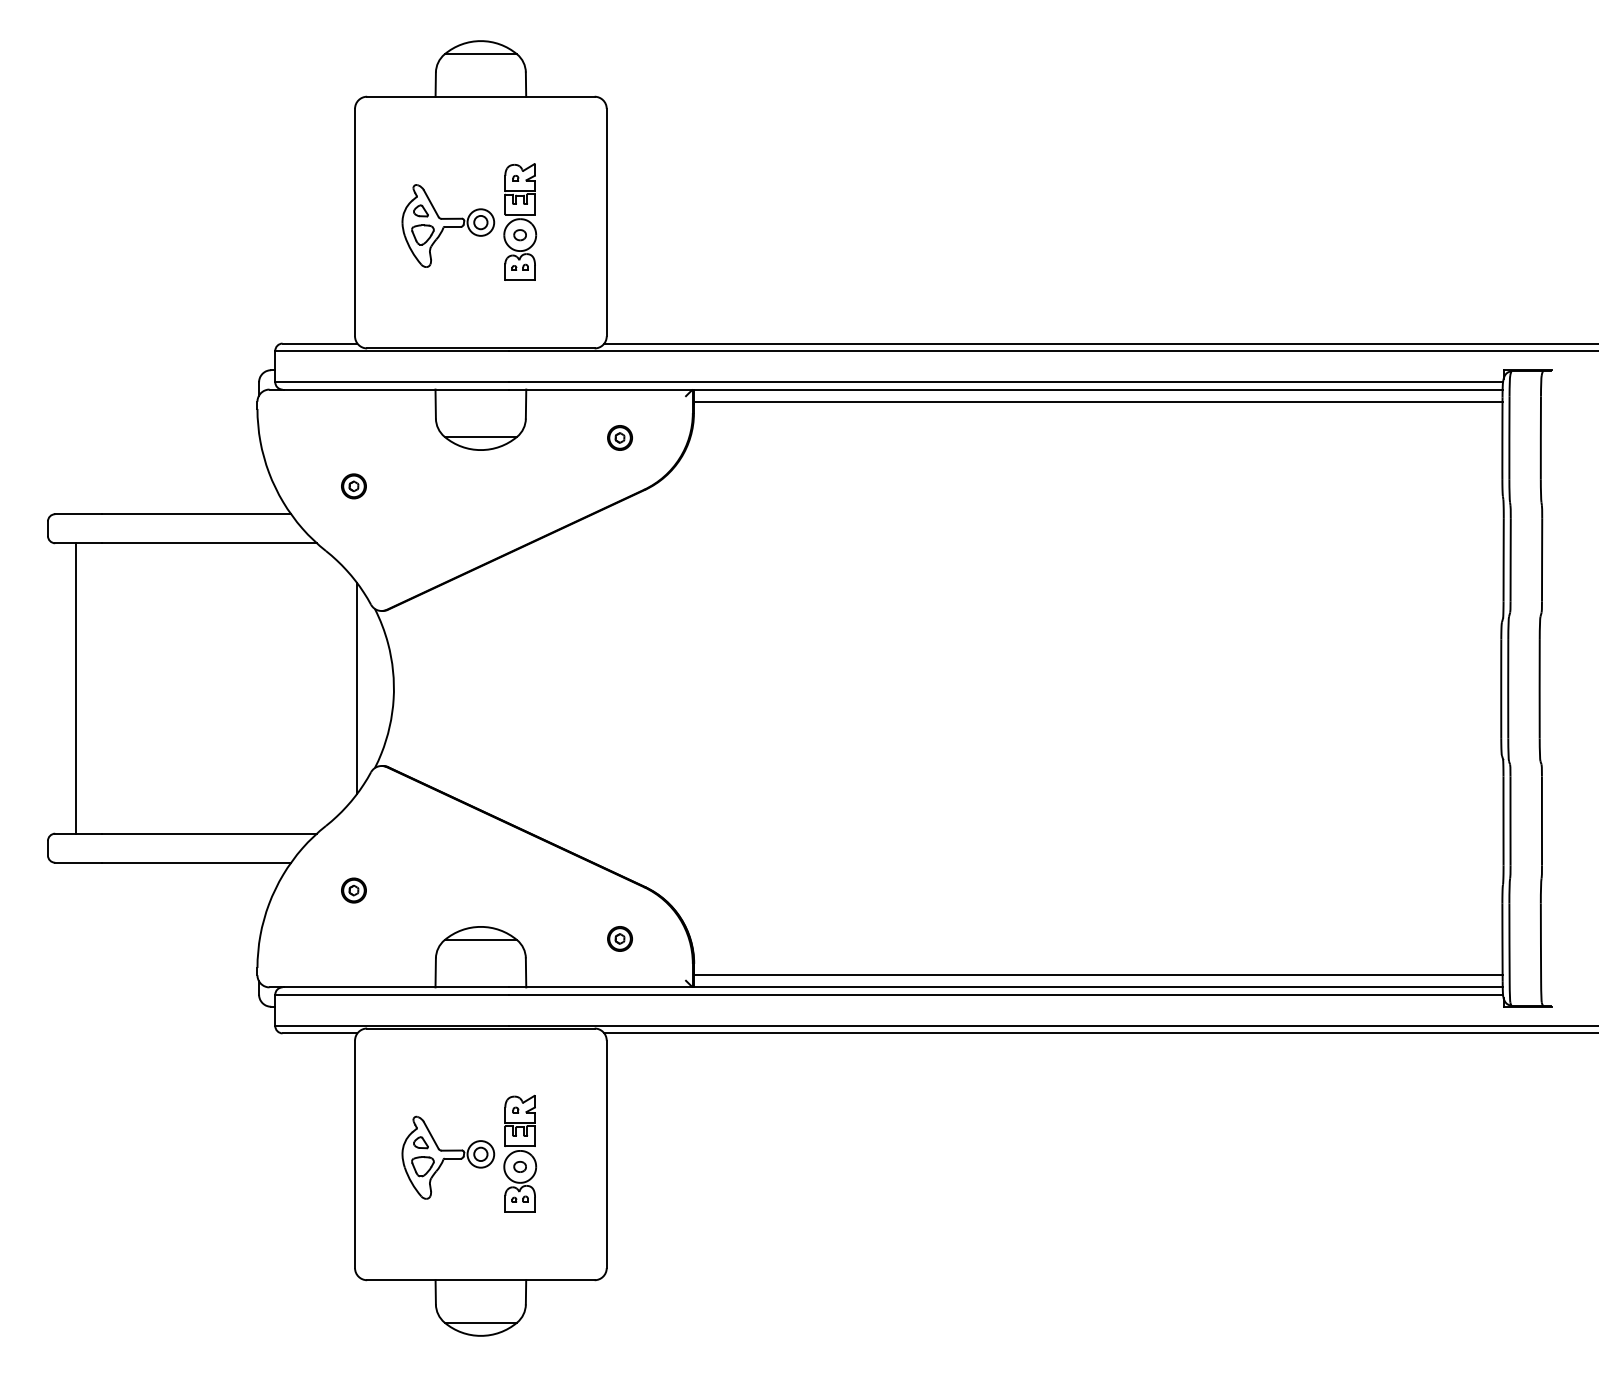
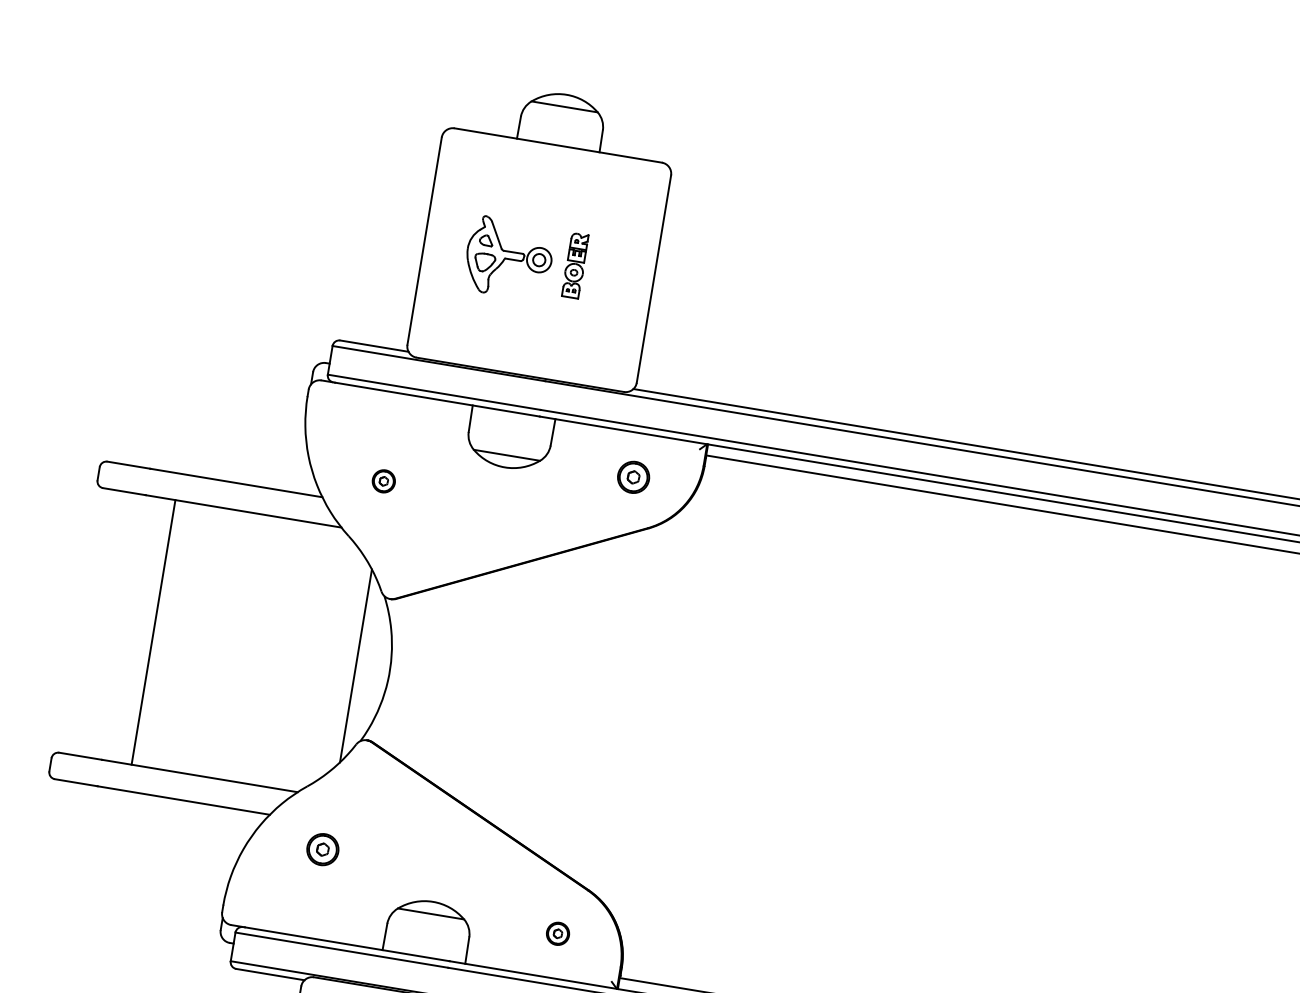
part: (520, 221) -> (575, 265), size x0.6
part: (619, 437) -> (633, 476), size x1.4
line: (75, 688) -> (153, 632), moved
part: (353, 890) -> (322, 849), size x1.4

